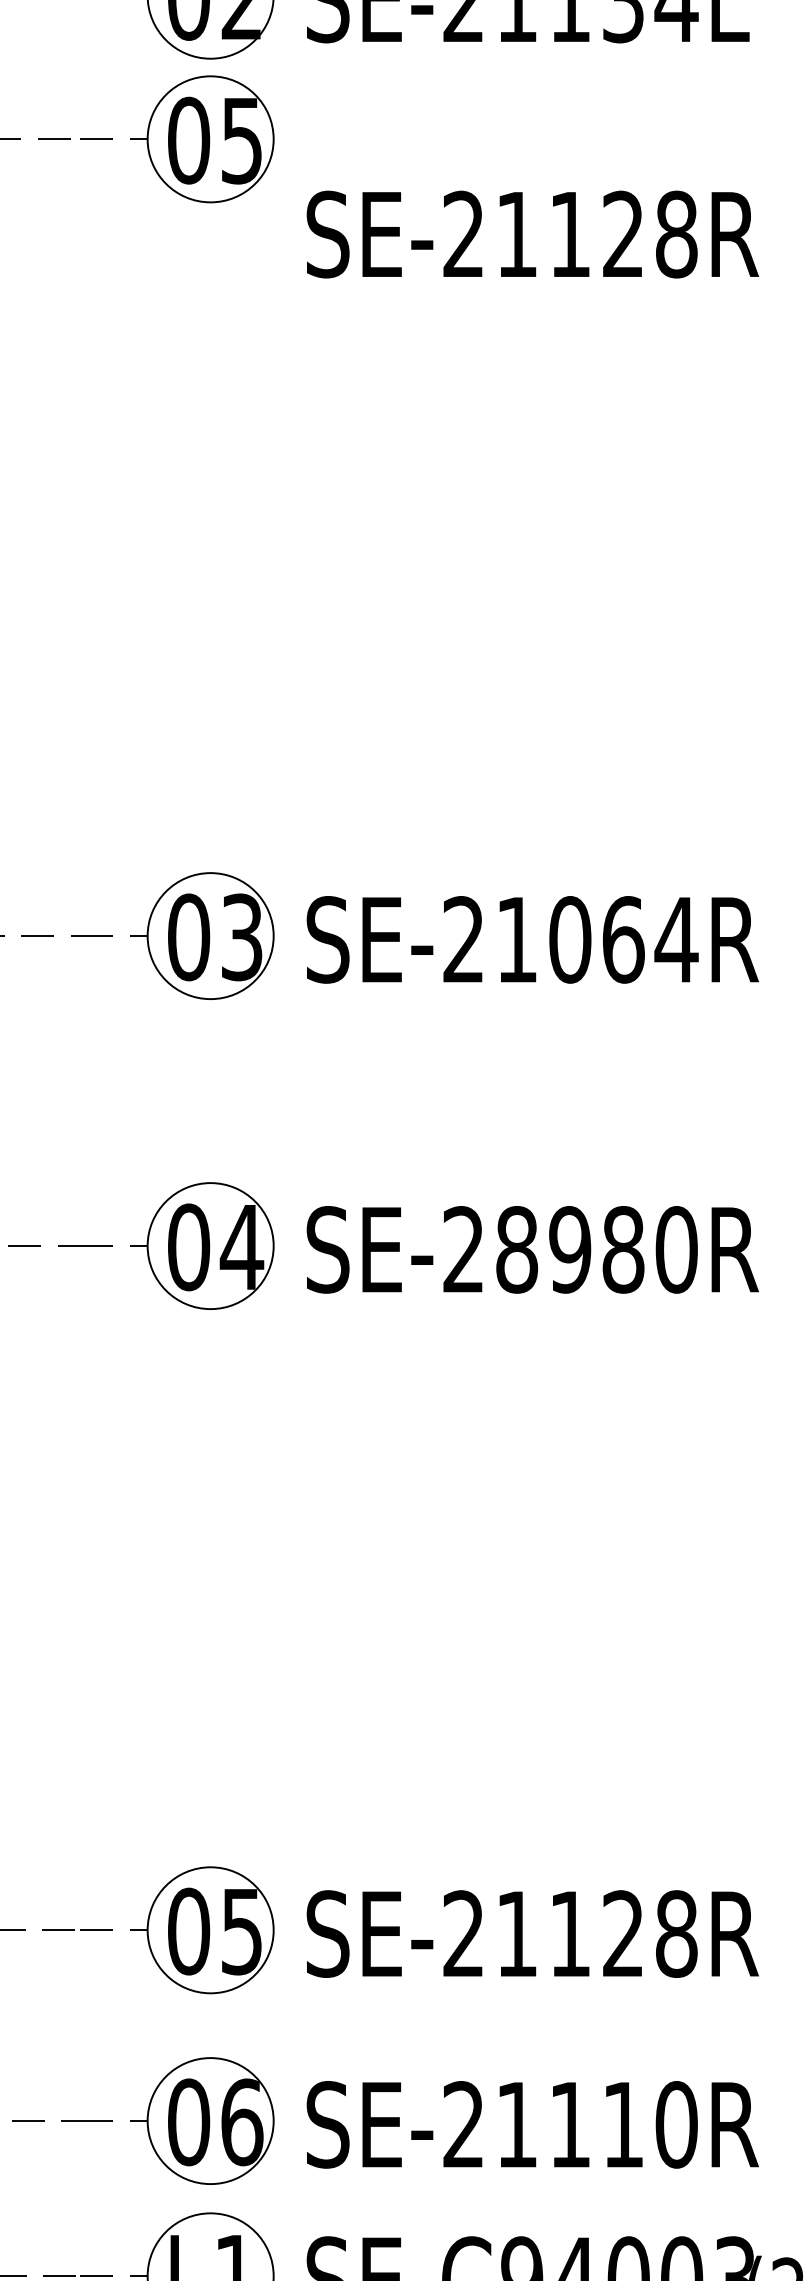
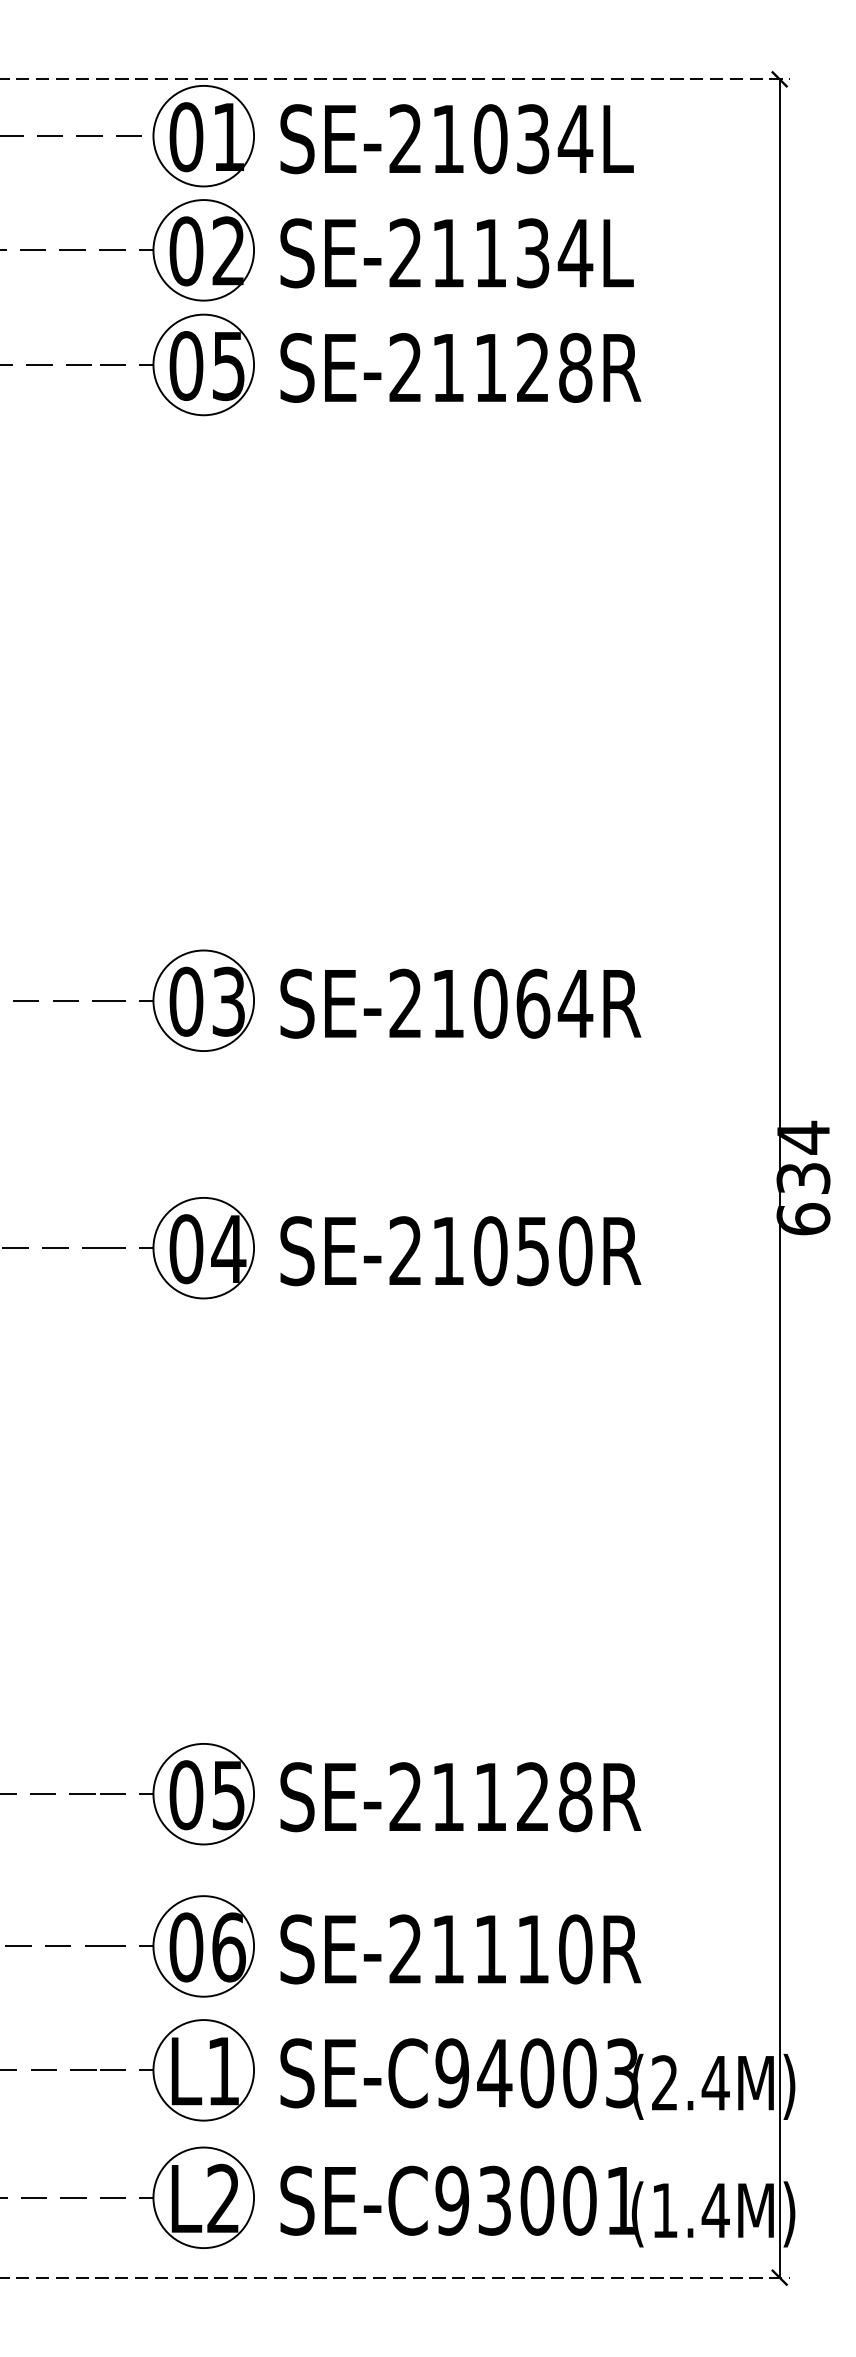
text: (532, 234) -> (460, 367), moved
text: (569, 1250) -> (490, 1251), SE-28980R -> SE-21050R

